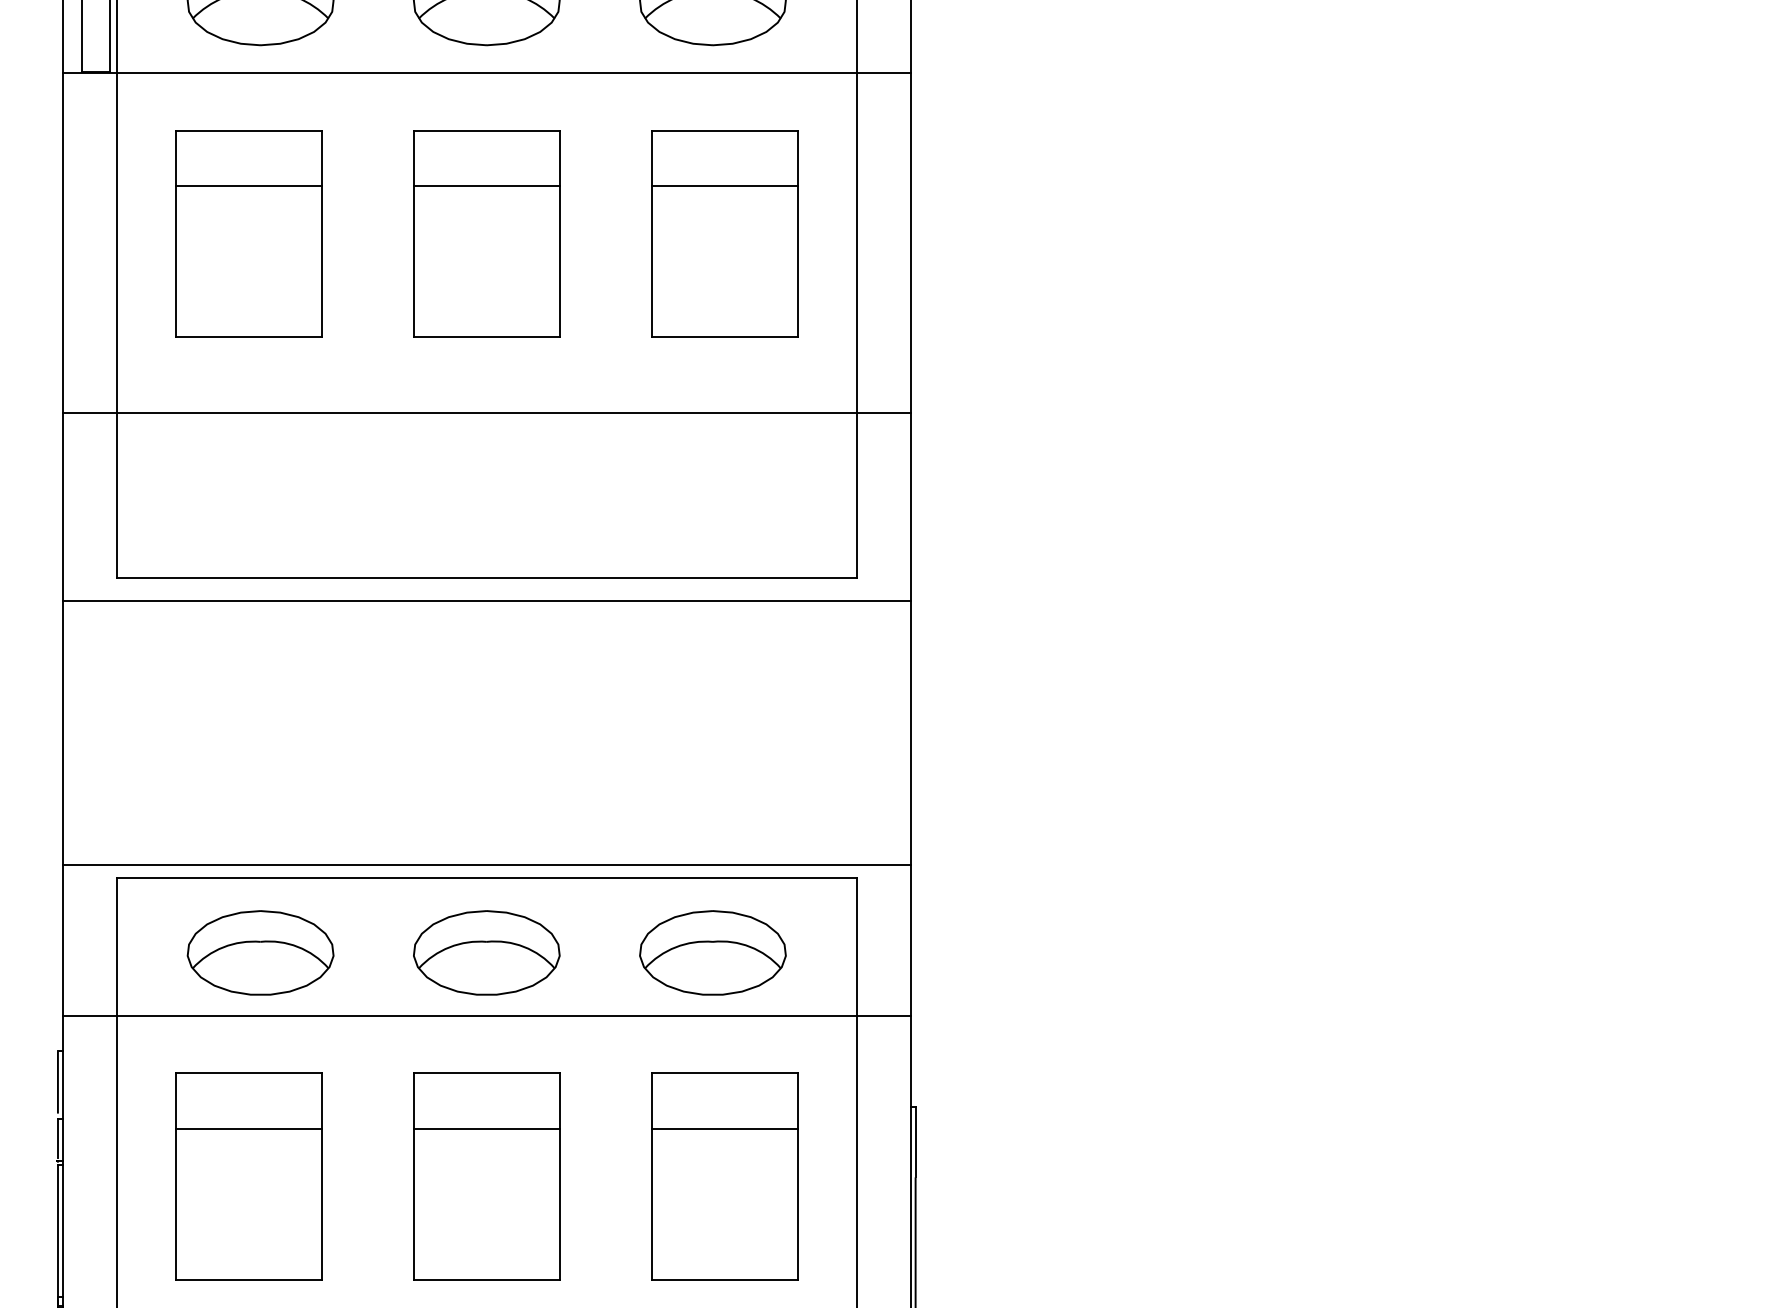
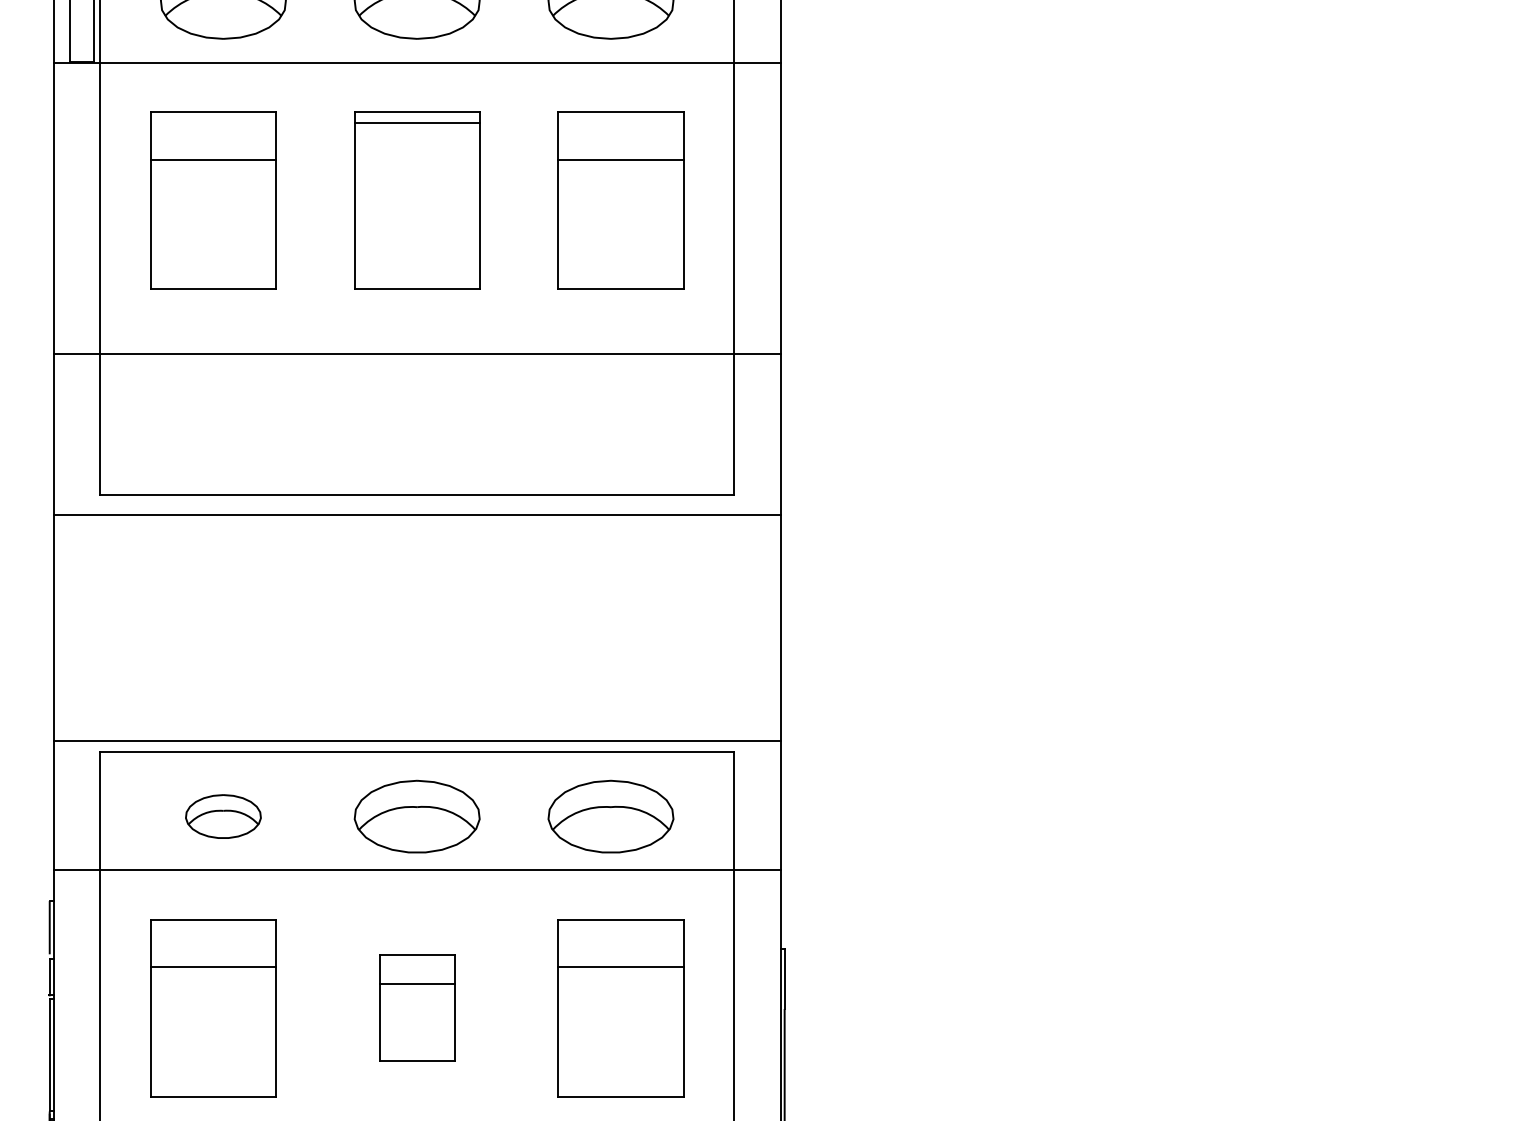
line: (485, 186) -> (416, 122), moved
part: (260, 952) -> (223, 816), size x0.6
part: (487, 1176) -> (417, 1008), size x0.6

